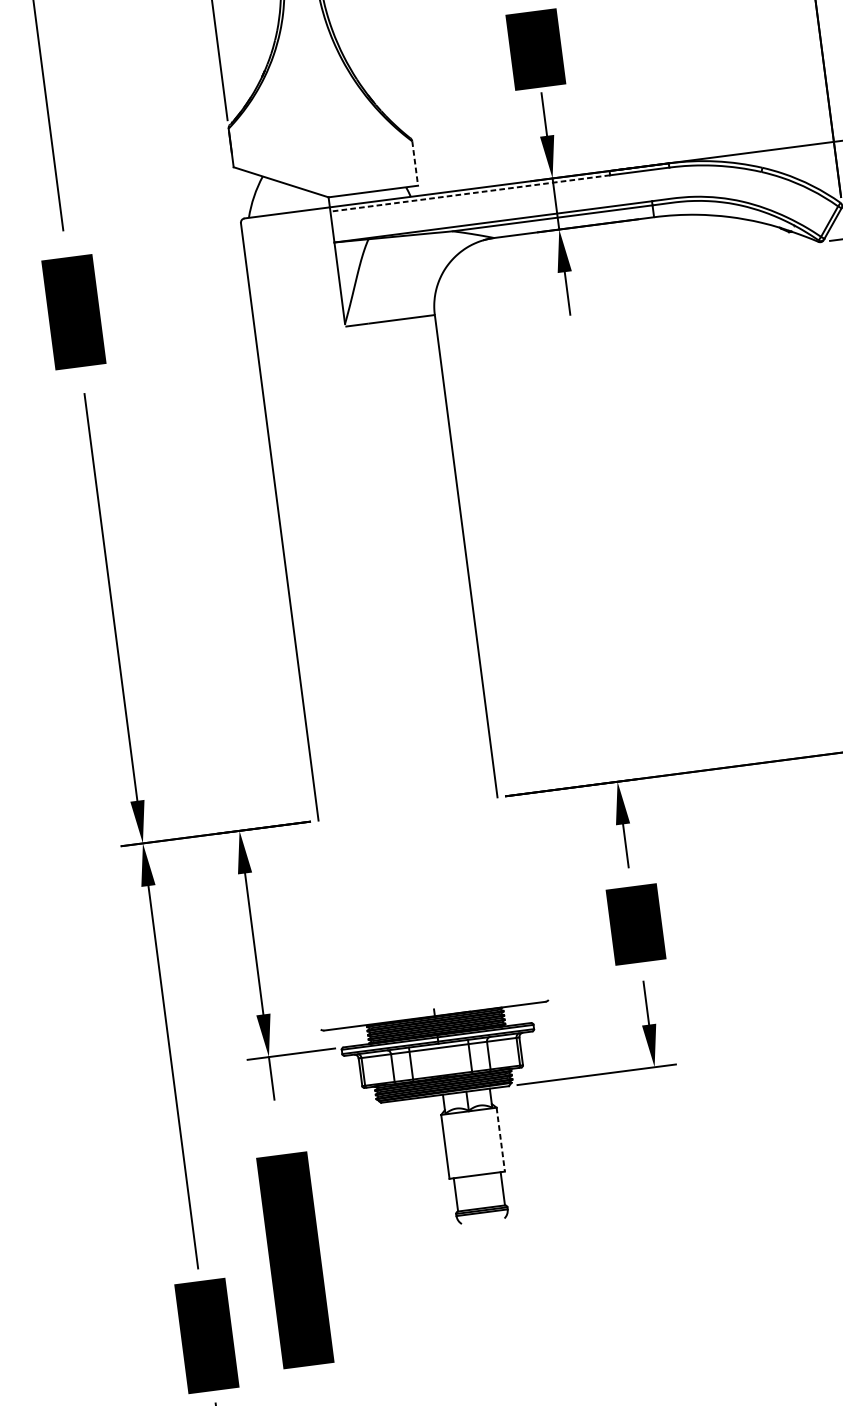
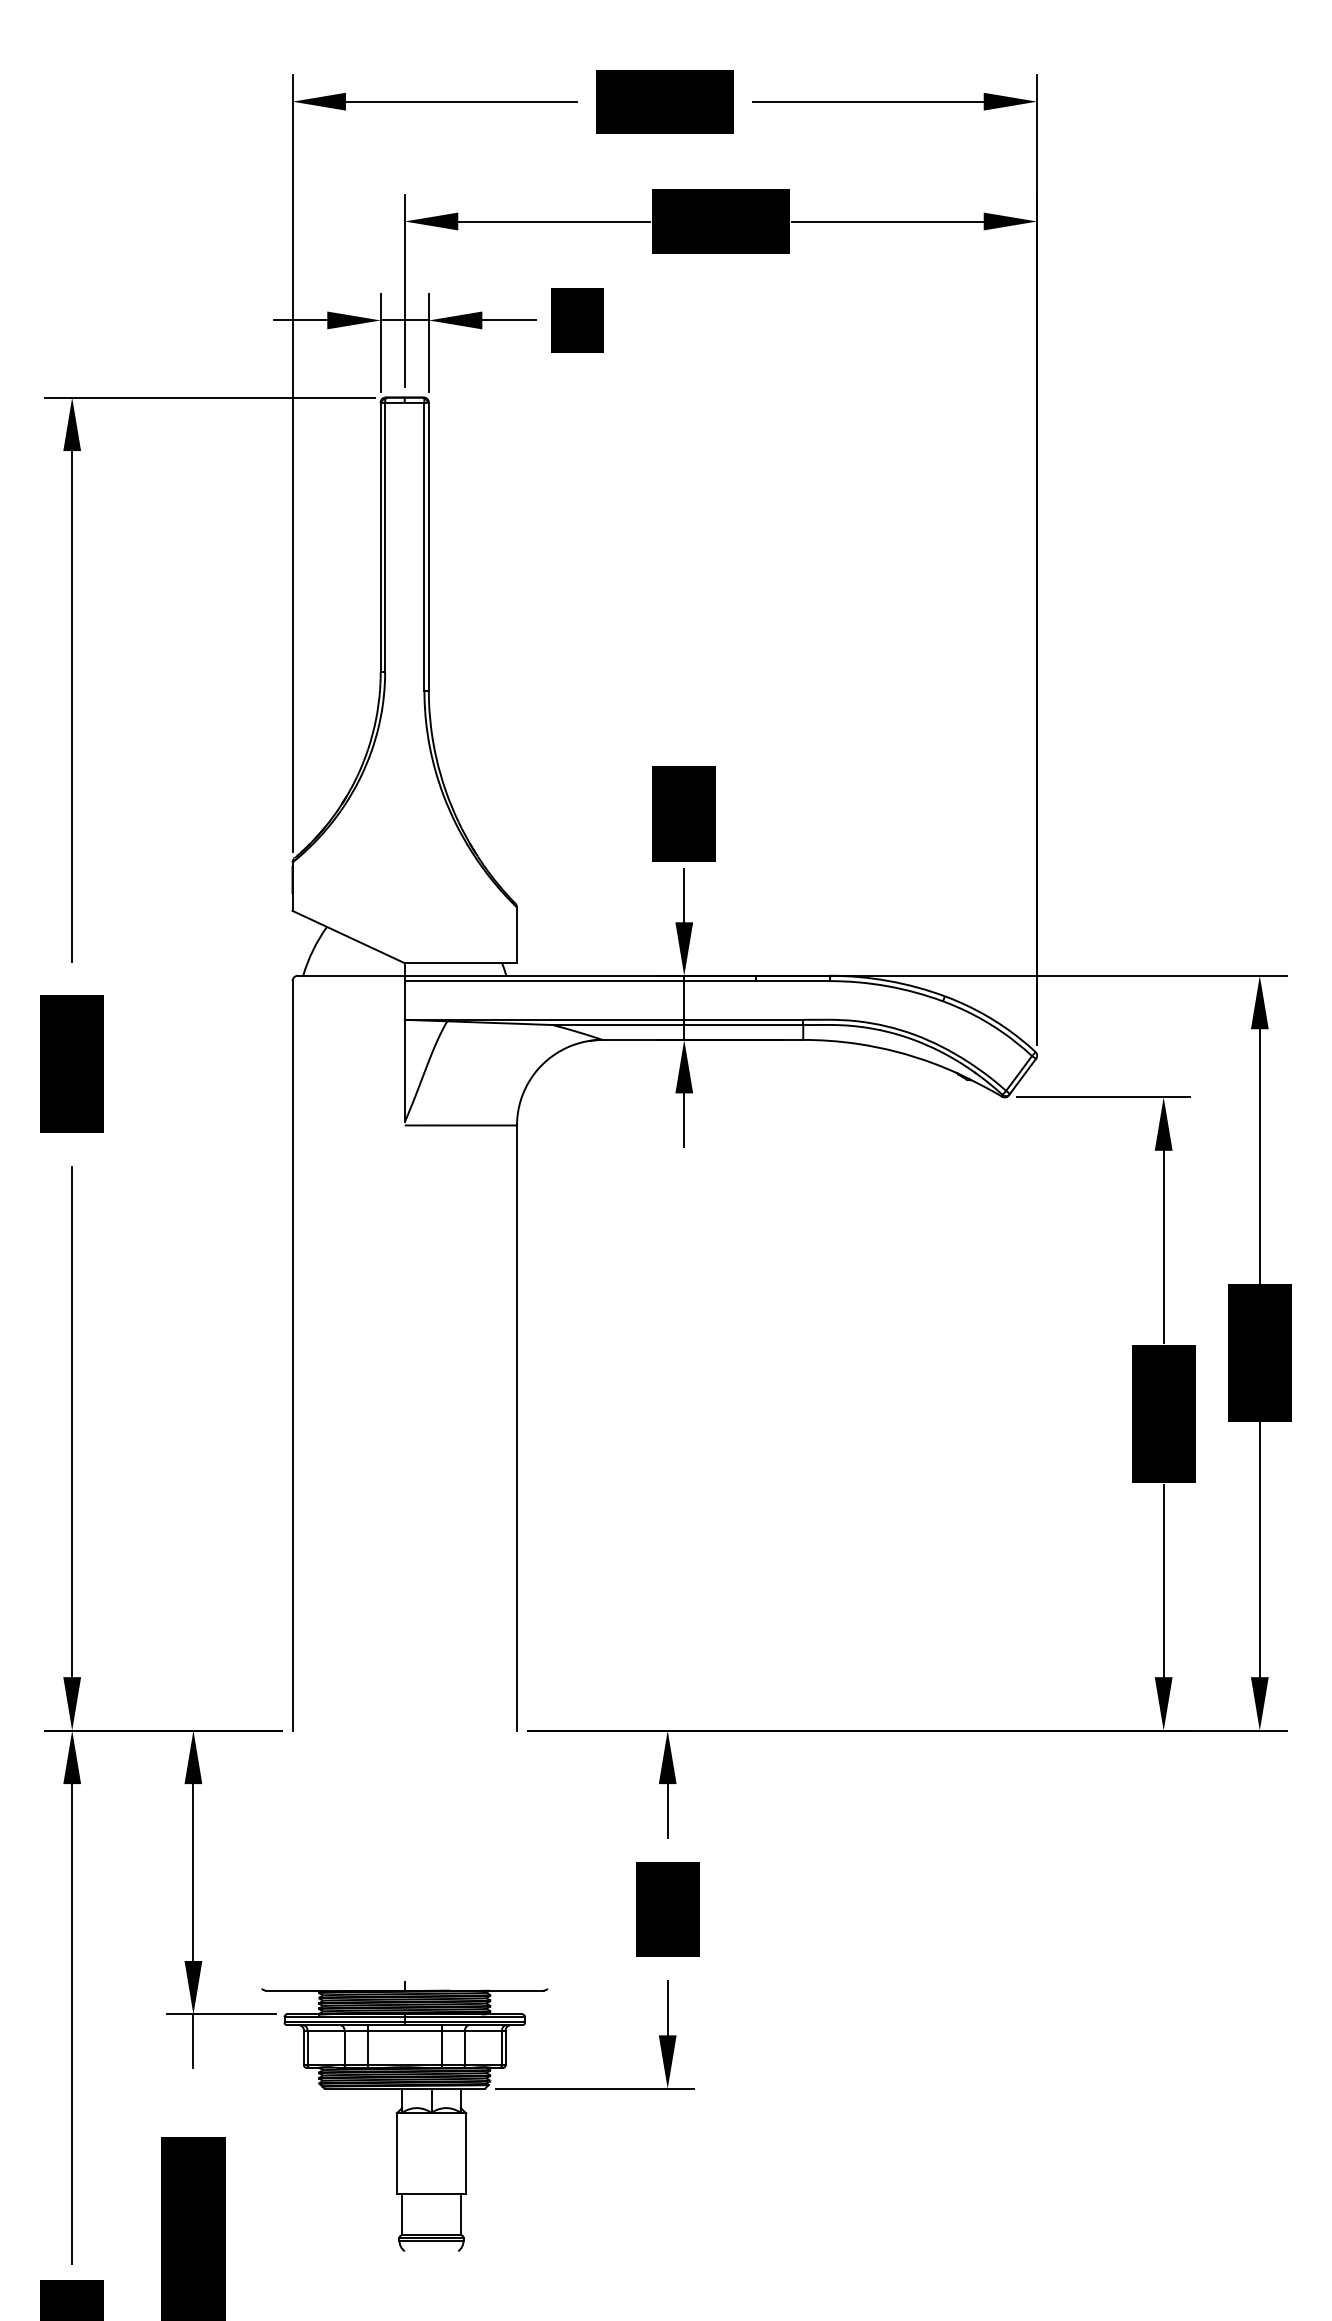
line: (415, 163) -> (517, 935), dashed -> solid
line: (469, 193) -> (579, 981), dashed -> solid
line: (501, 1140) -> (466, 2154), dashed -> solid

